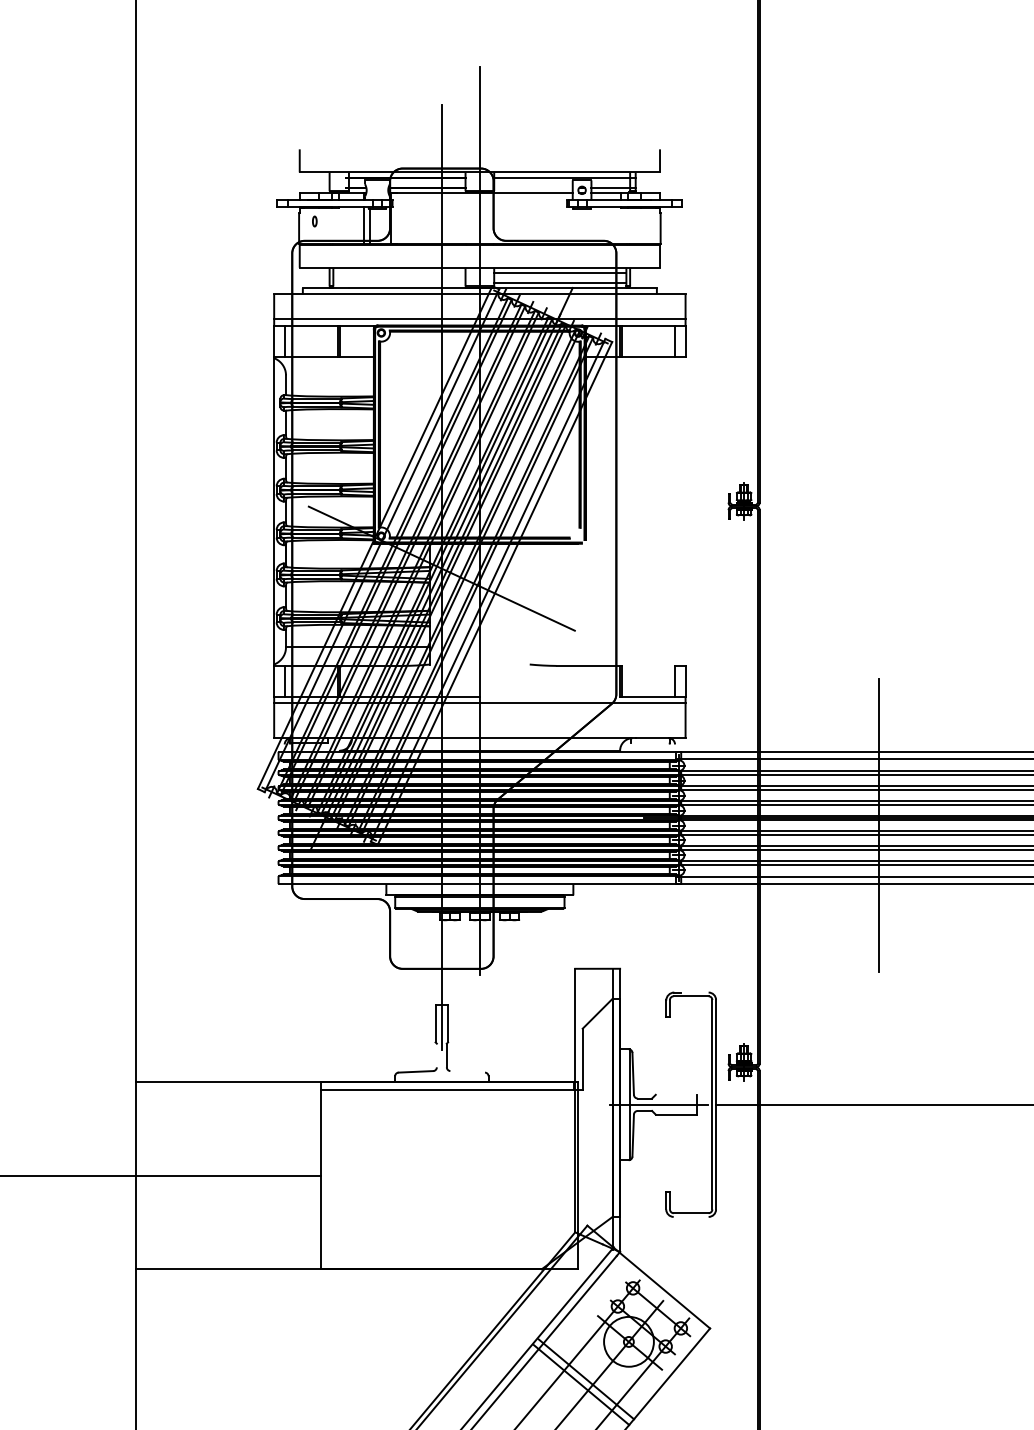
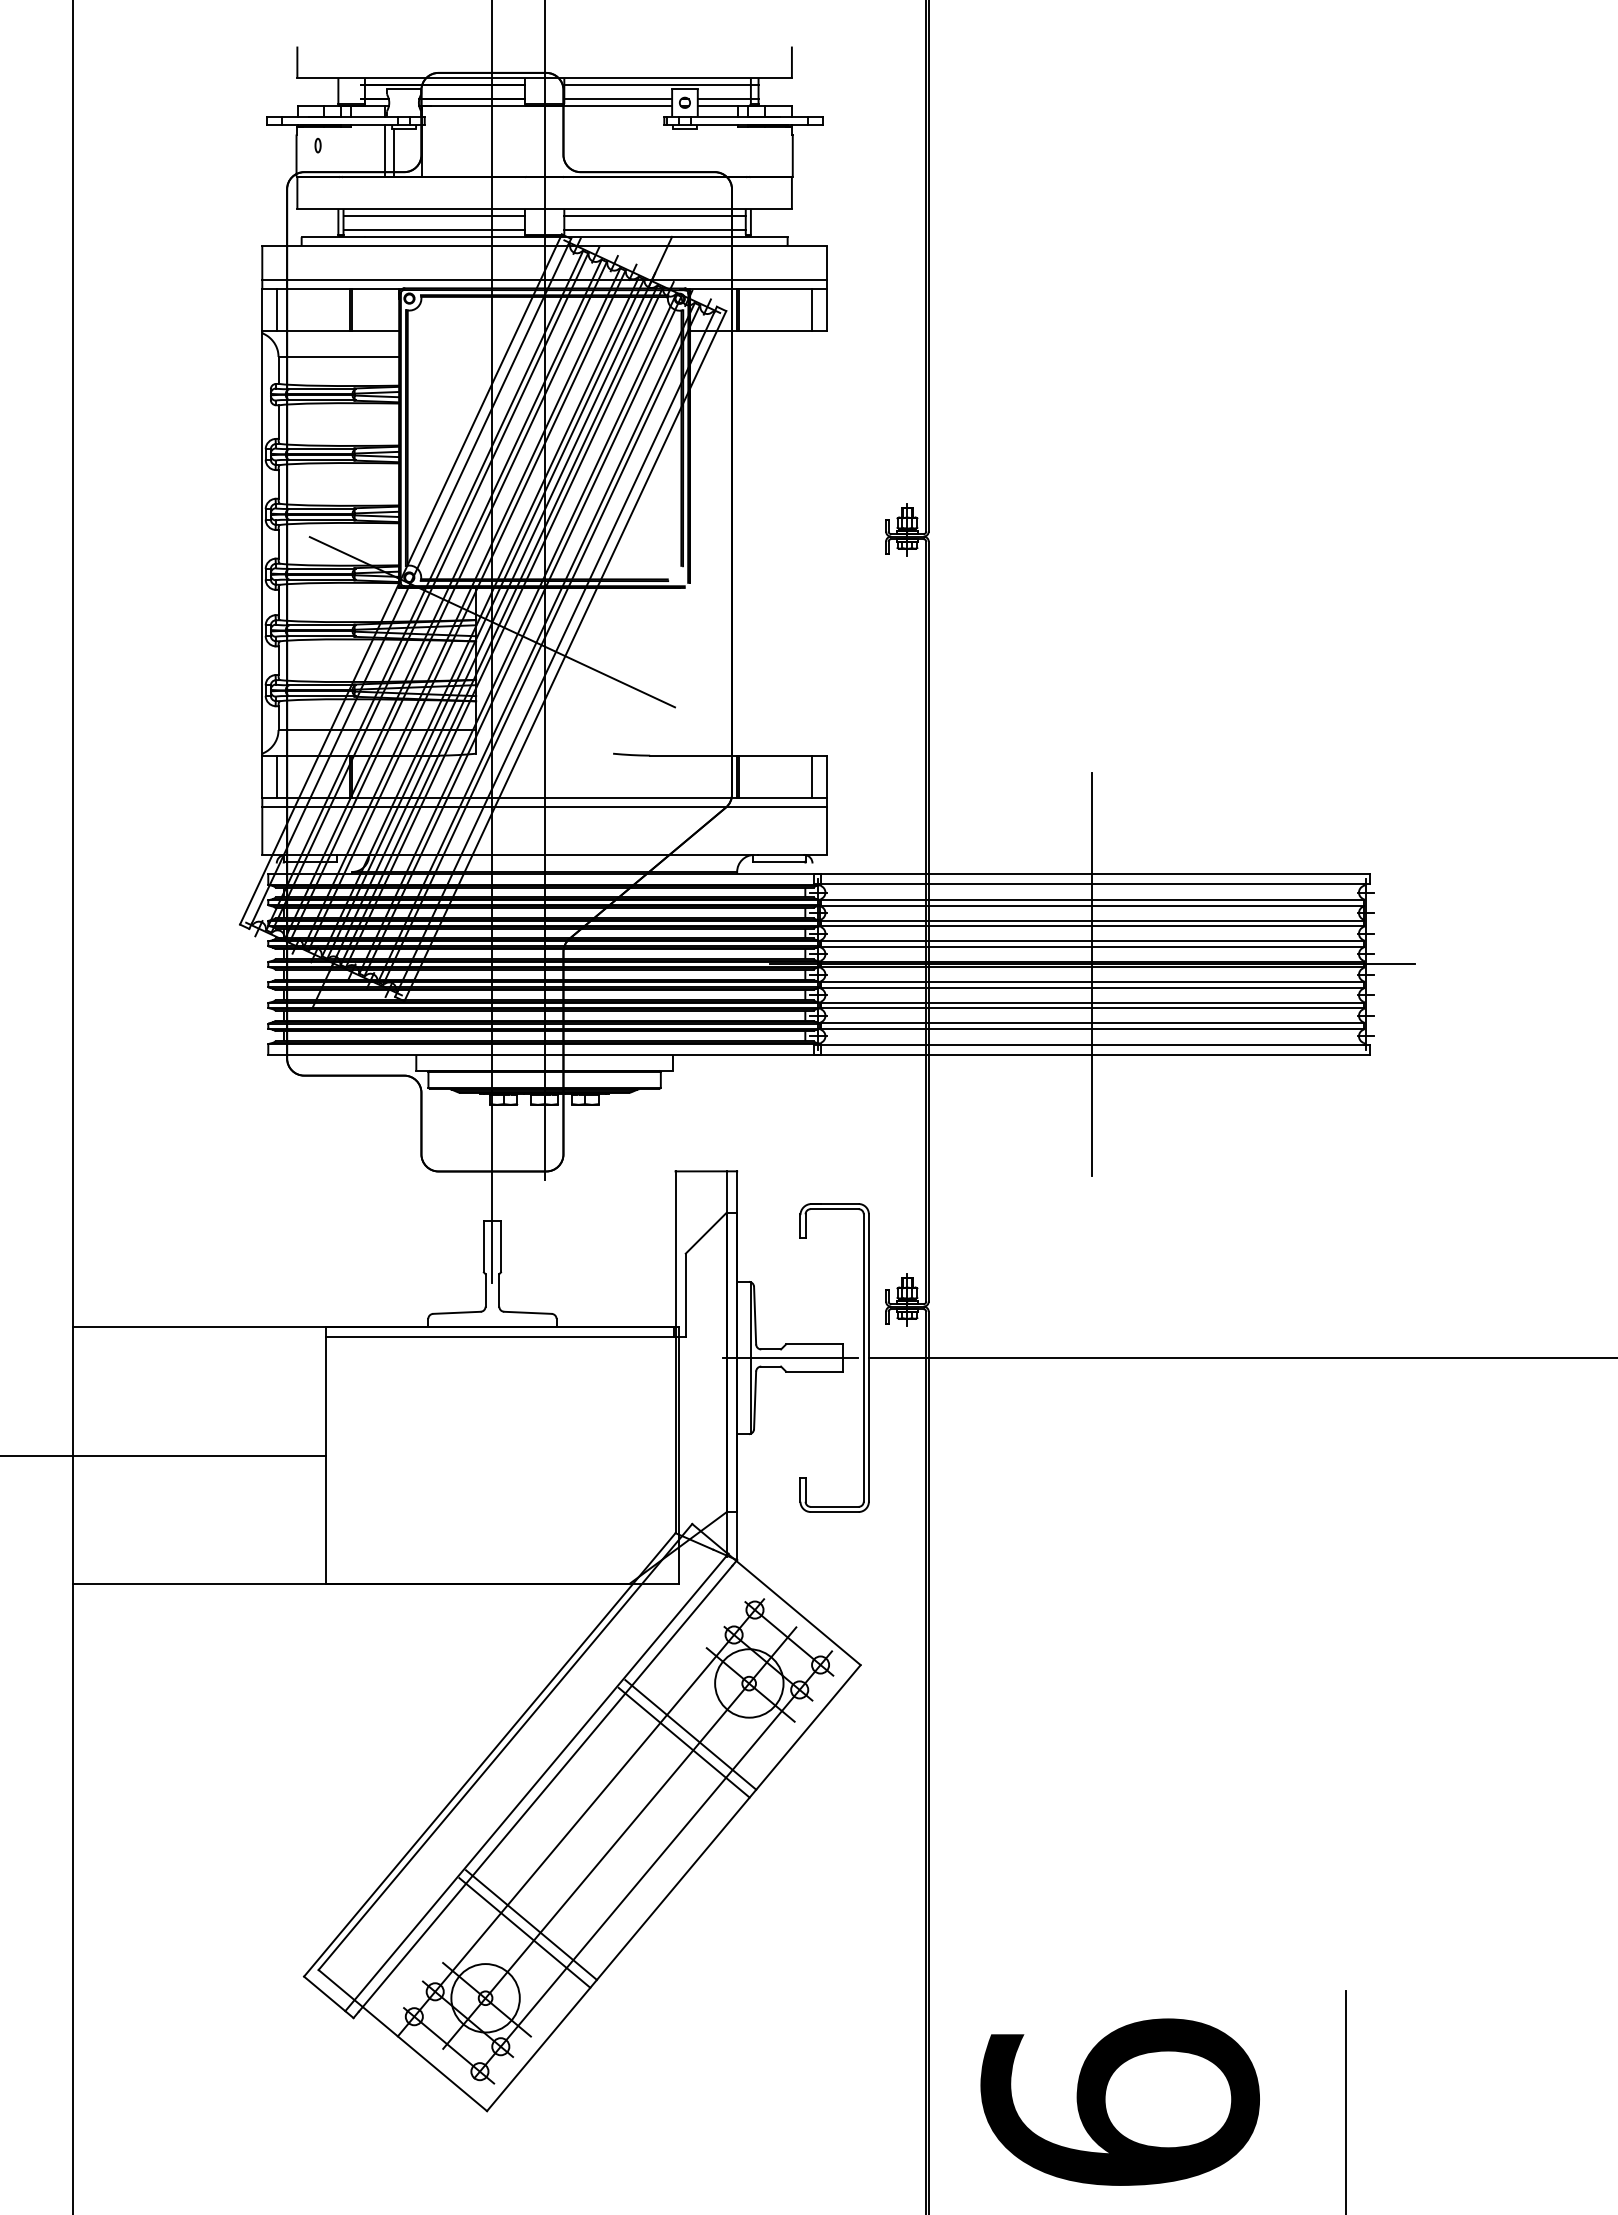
line: (533, 187) -> (618, 99), added
line: (398, 273) -> (433, 216), added
line: (398, 282) -> (433, 229), added
line: (329, 375) -> (338, 356), added
line: (648, 665) -> (775, 755), added
line: (549, 697) -> (640, 798), added
line: (650, 743) -> (778, 861), added
line: (691, 992) -> (834, 1204), added
line: (436, 1055) -> (485, 1290), added
line: (467, 1071) -> (527, 1312), added
line: (676, 1094) -> (814, 1344), added
line: (691, 1217) -> (834, 1512), added

